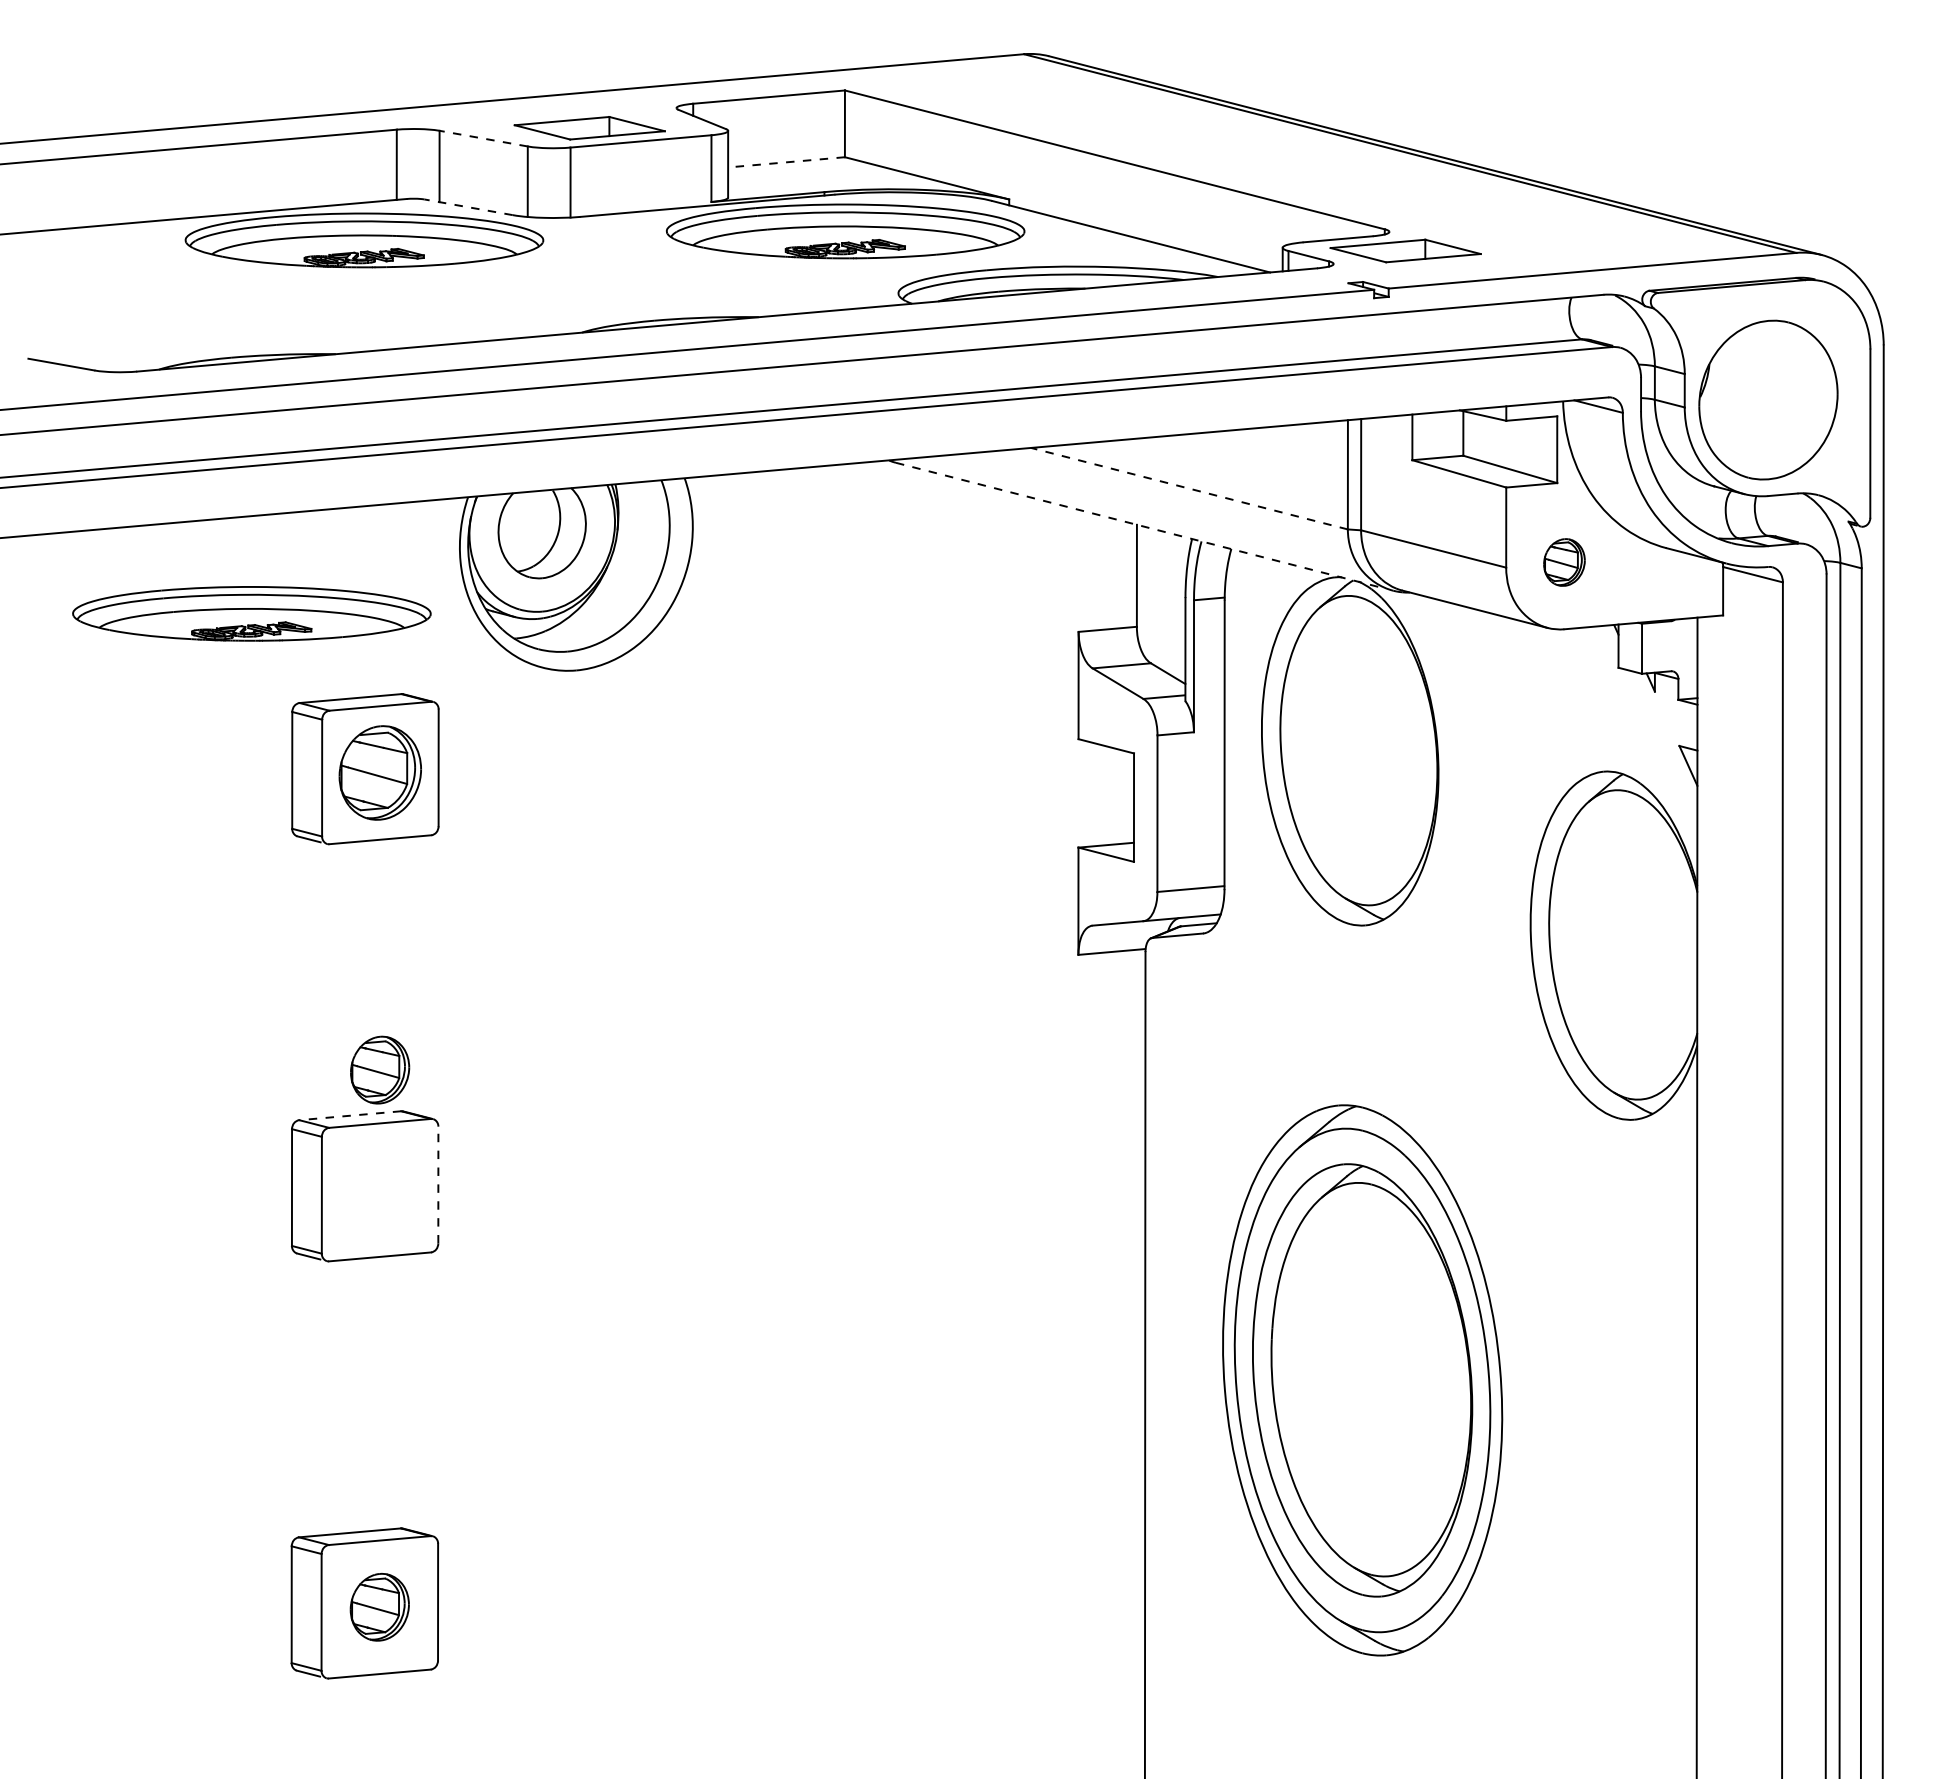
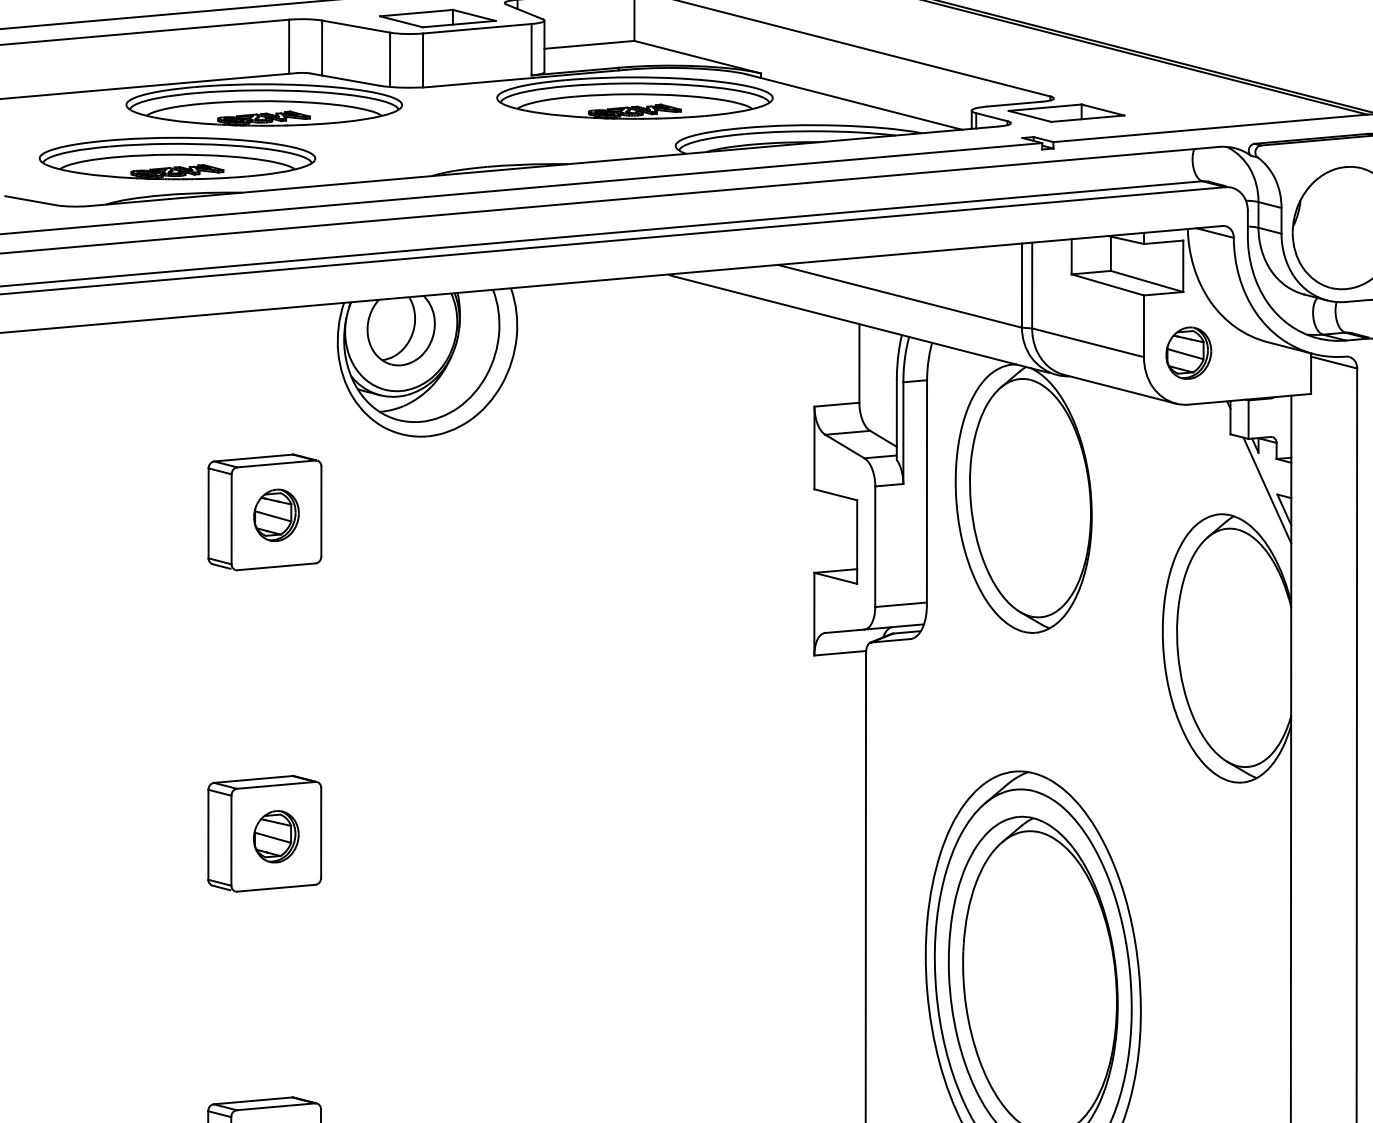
line: (483, 138) -> (355, 26), dashed -> solid
line: (786, 162) -> (589, 44), dashed -> solid
line: (468, 207) -> (344, 79), dashed -> solid
line: (1189, 488) -> (899, 296), dashed -> solid
line: (1139, 525) -> (861, 324), dashed -> solid
part: (1564, 562) -> (1188, 353), size x1.43
part: (251, 613) -> (177, 158), moved
line: (1666, 740) -> (1267, 490), added
part: (380, 772) -> (276, 515), size x0.71
part: (380, 1069) -> (276, 836), moved
line: (349, 1115) -> (252, 779), dashed -> solid
line: (438, 1184) -> (321, 832), dashed -> solid

